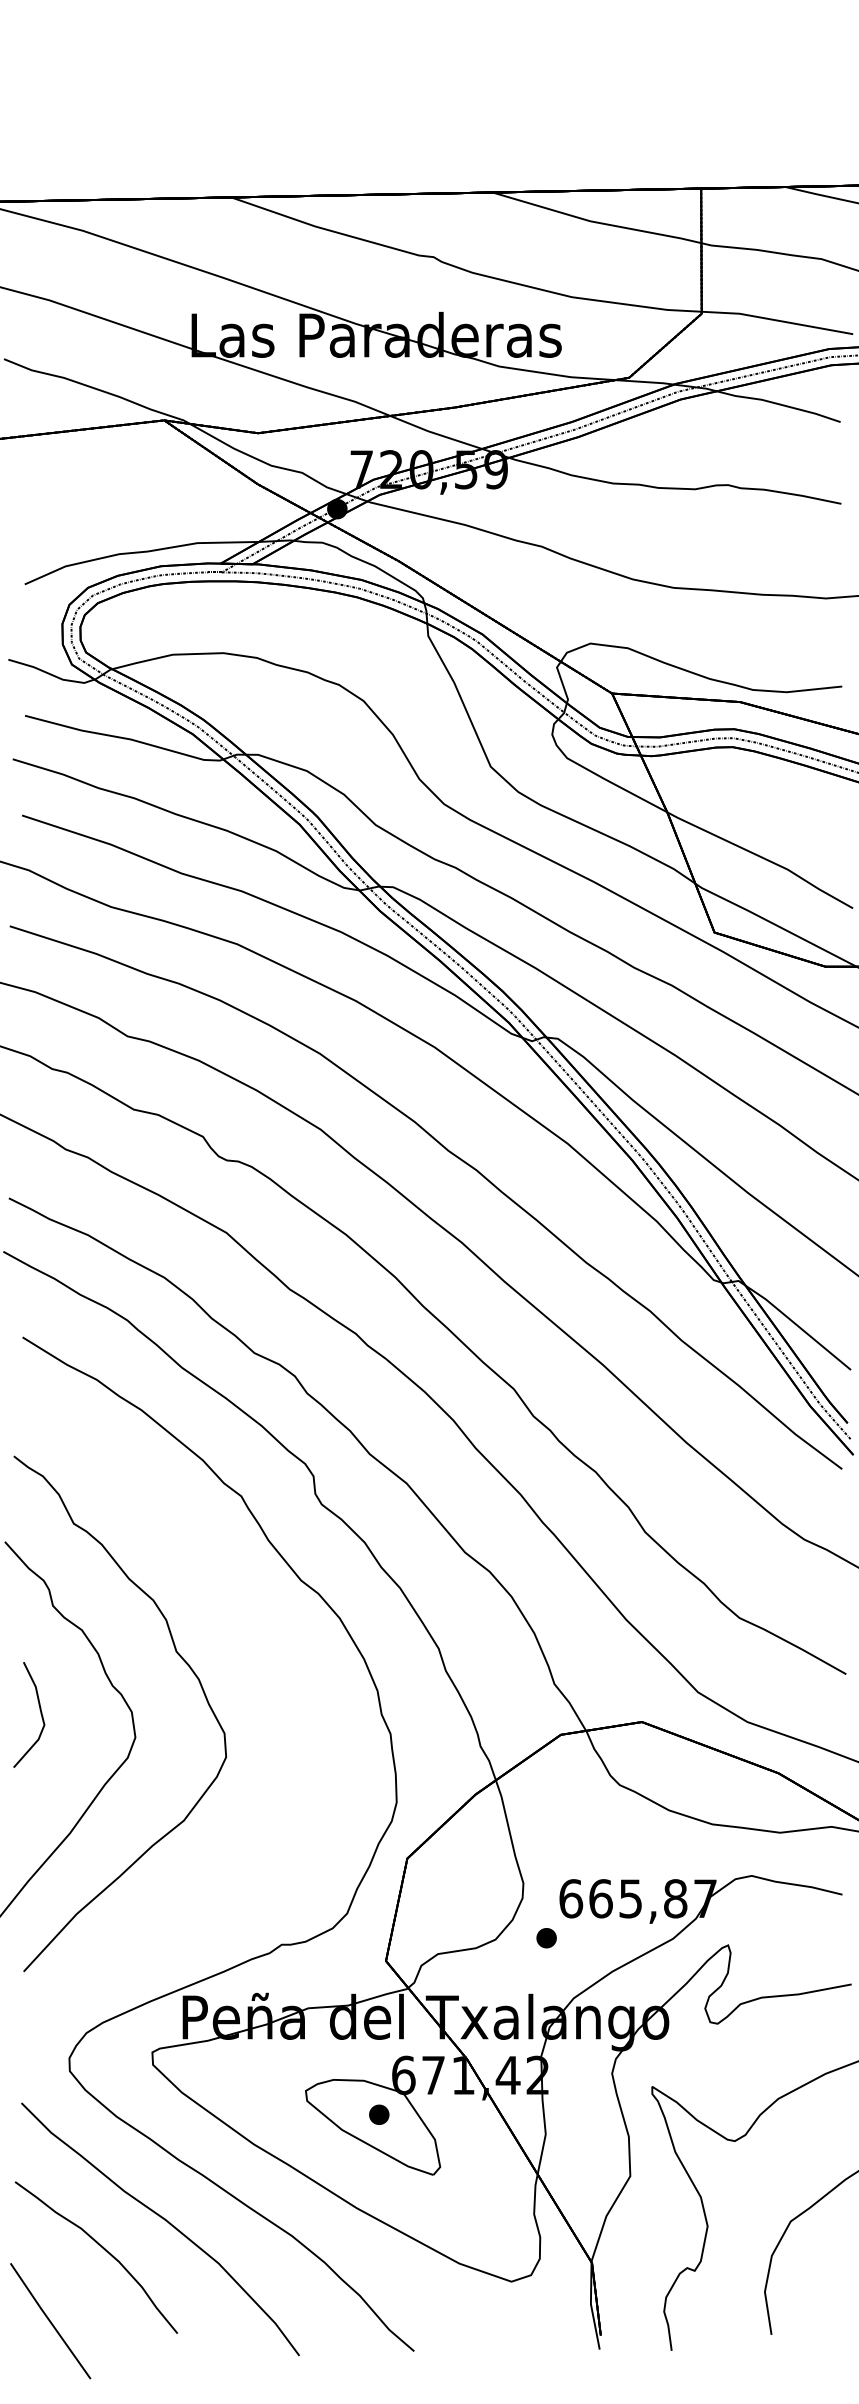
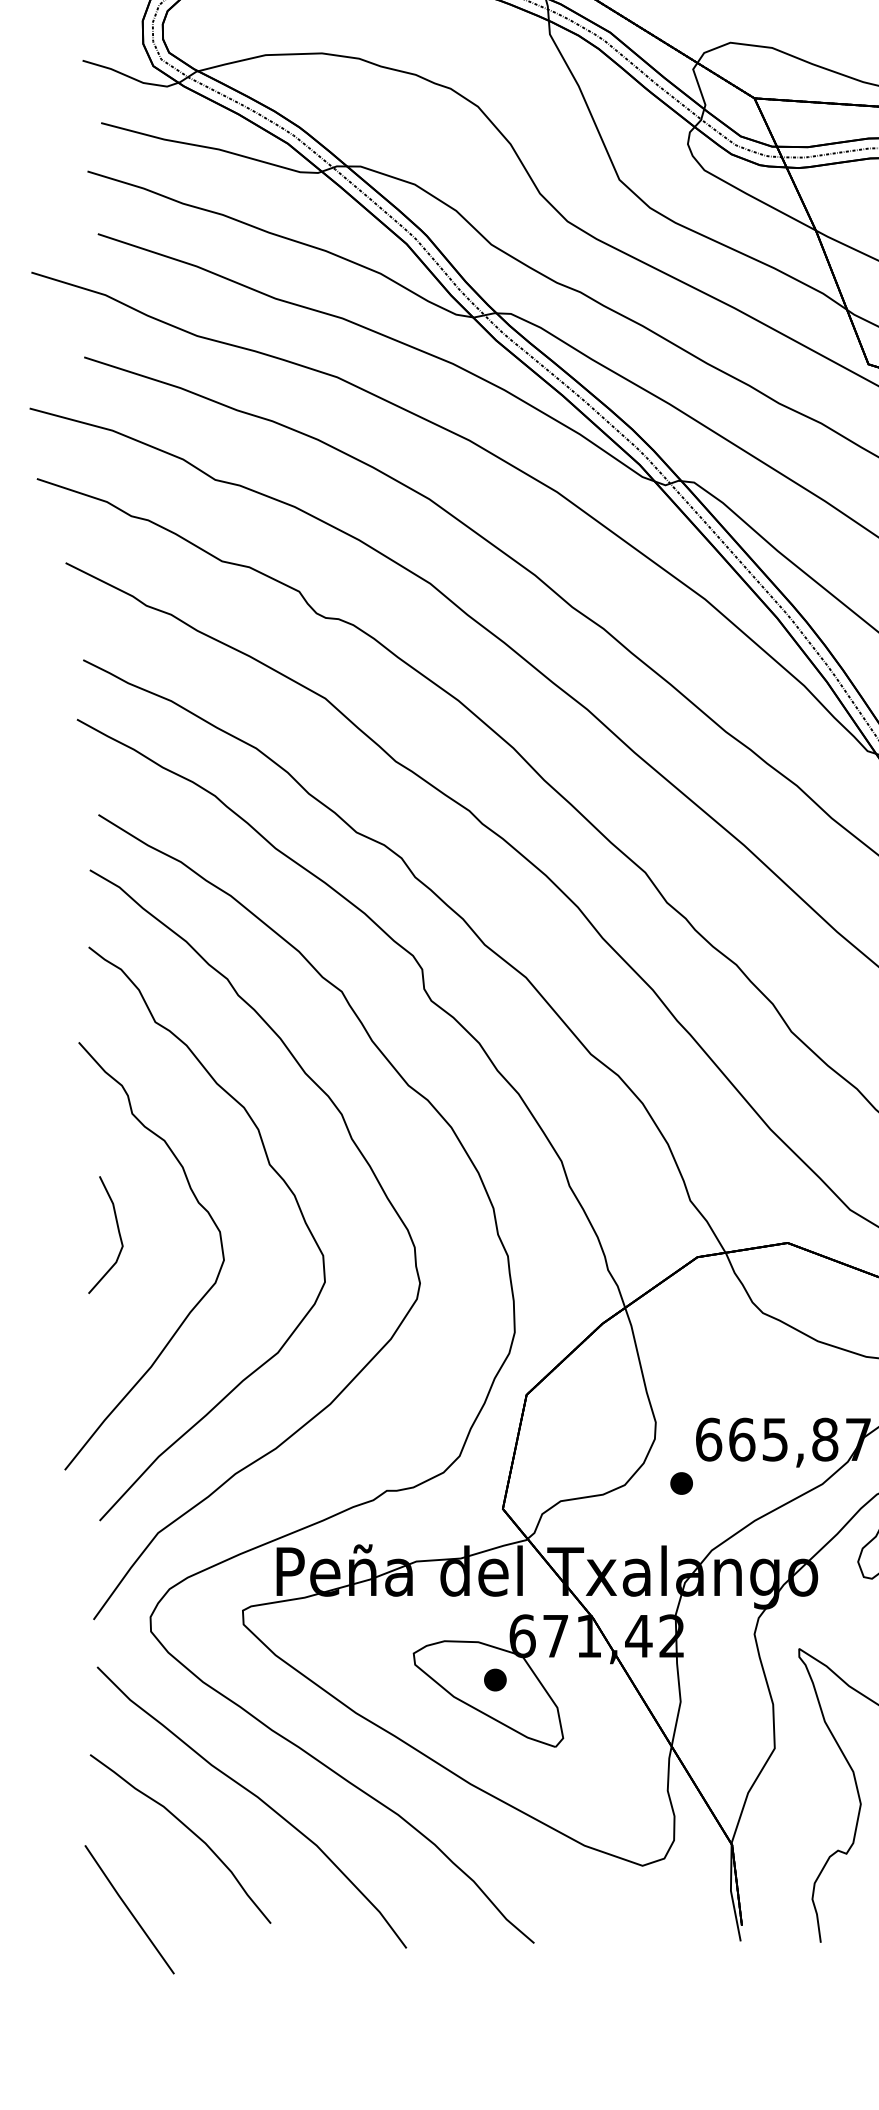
curve: (272, 1666) -> (376, 1181), added

